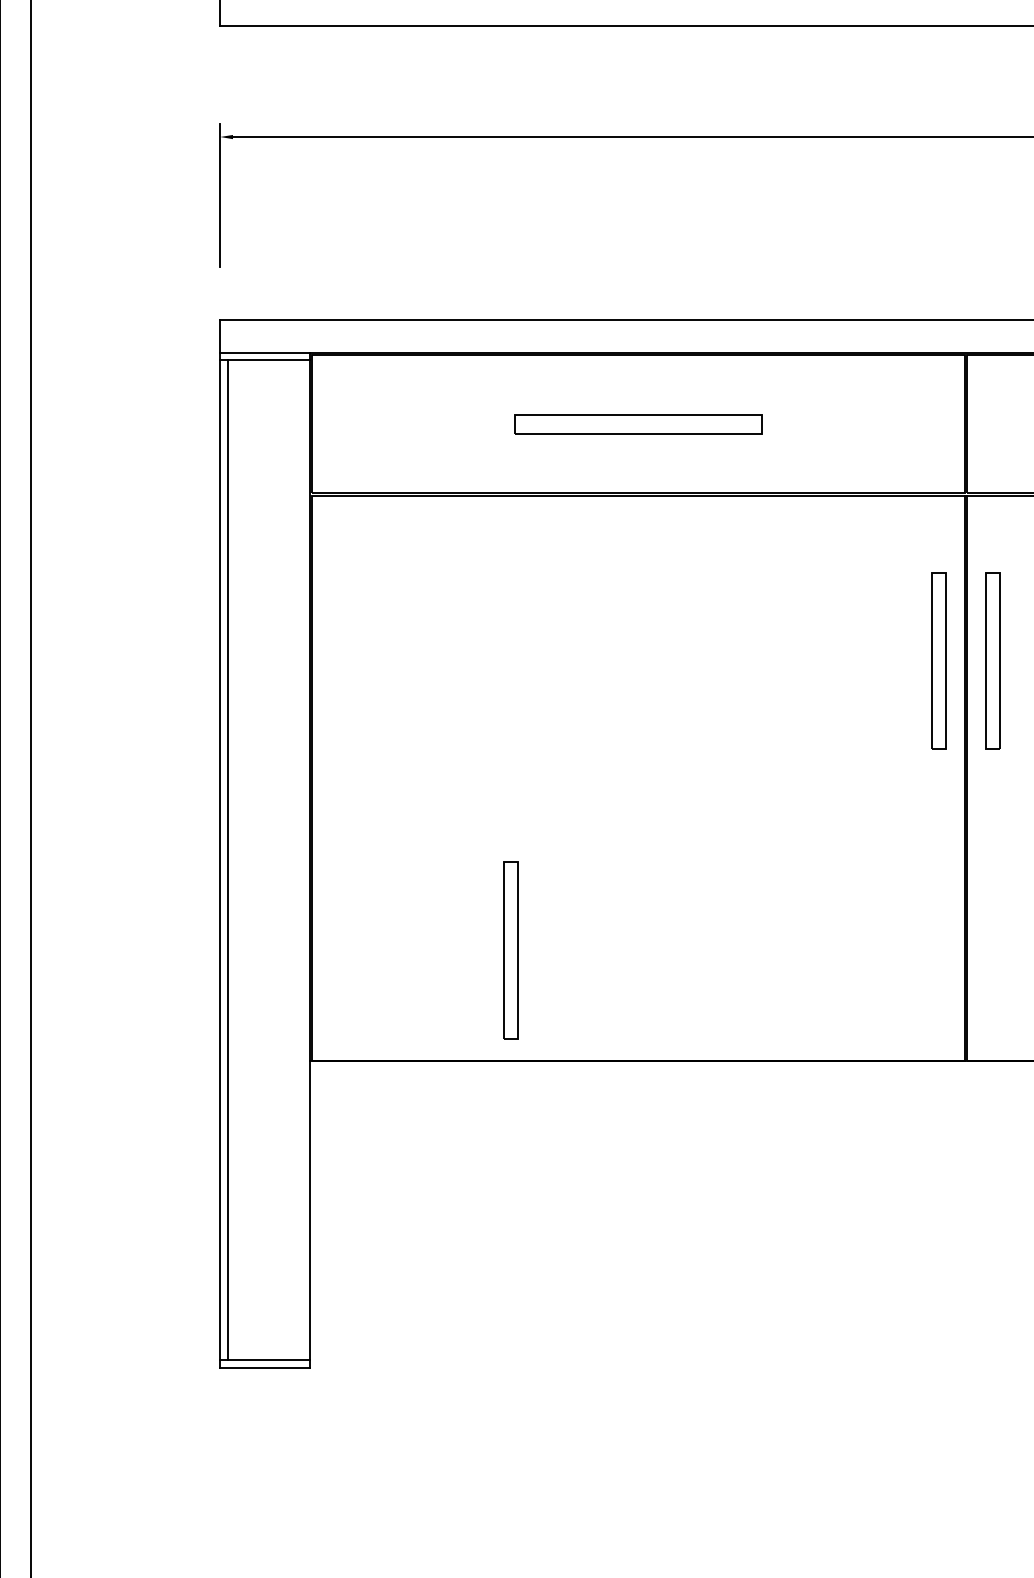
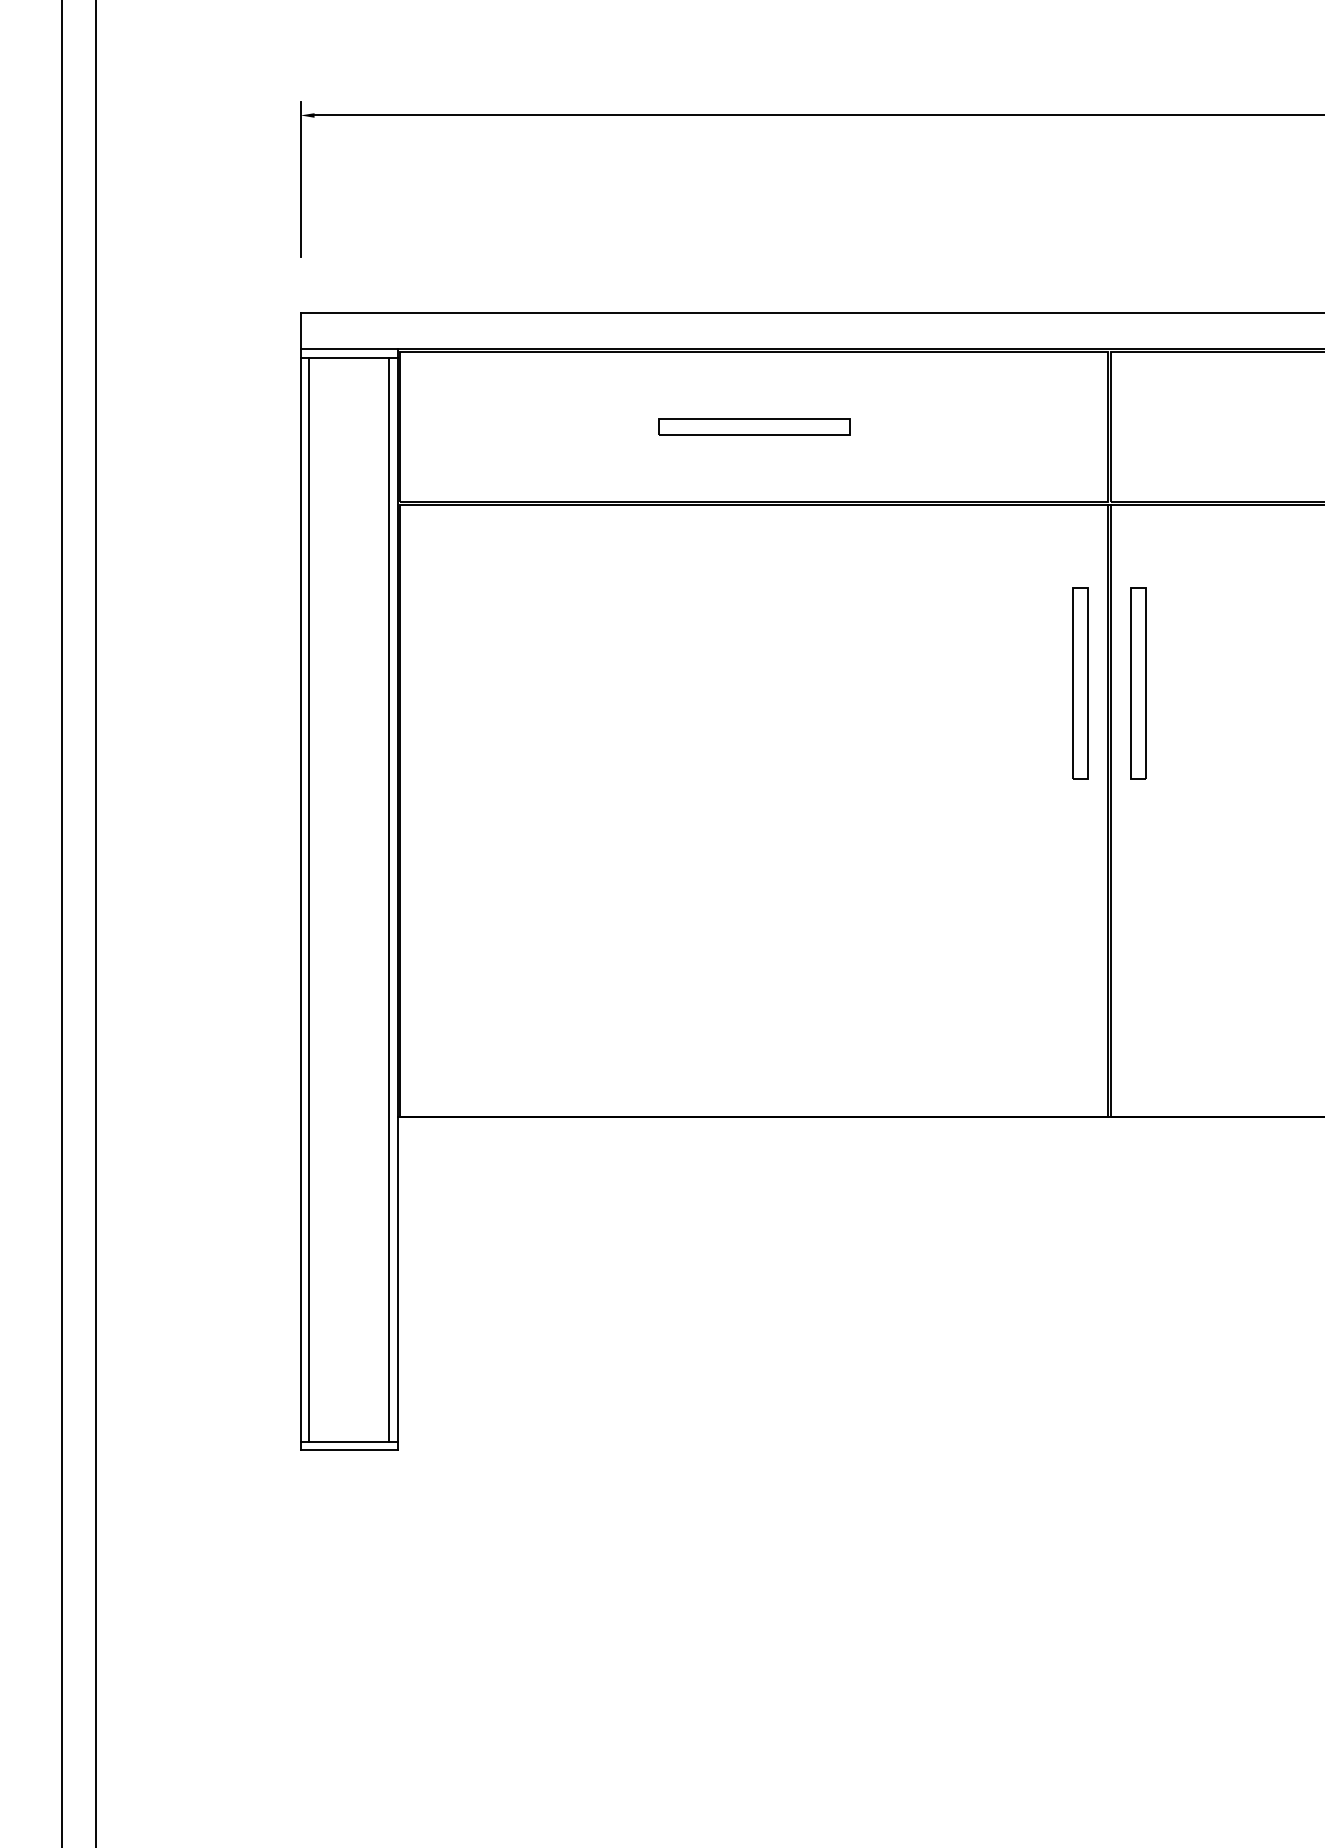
part: (638, 423) -> (754, 426), size x0.71
line: (302, 859) -> (389, 899), added
part: (511, 950) -> (616, 997), removed

